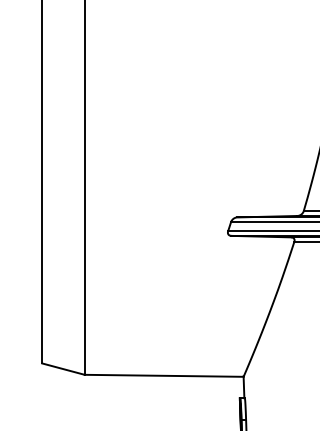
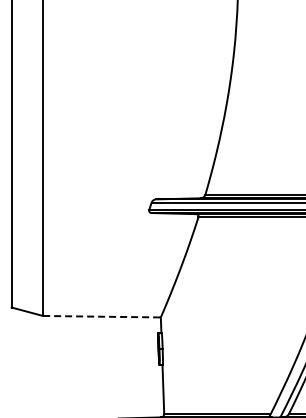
line: (164, 375) -> (102, 316), solid -> dashed

